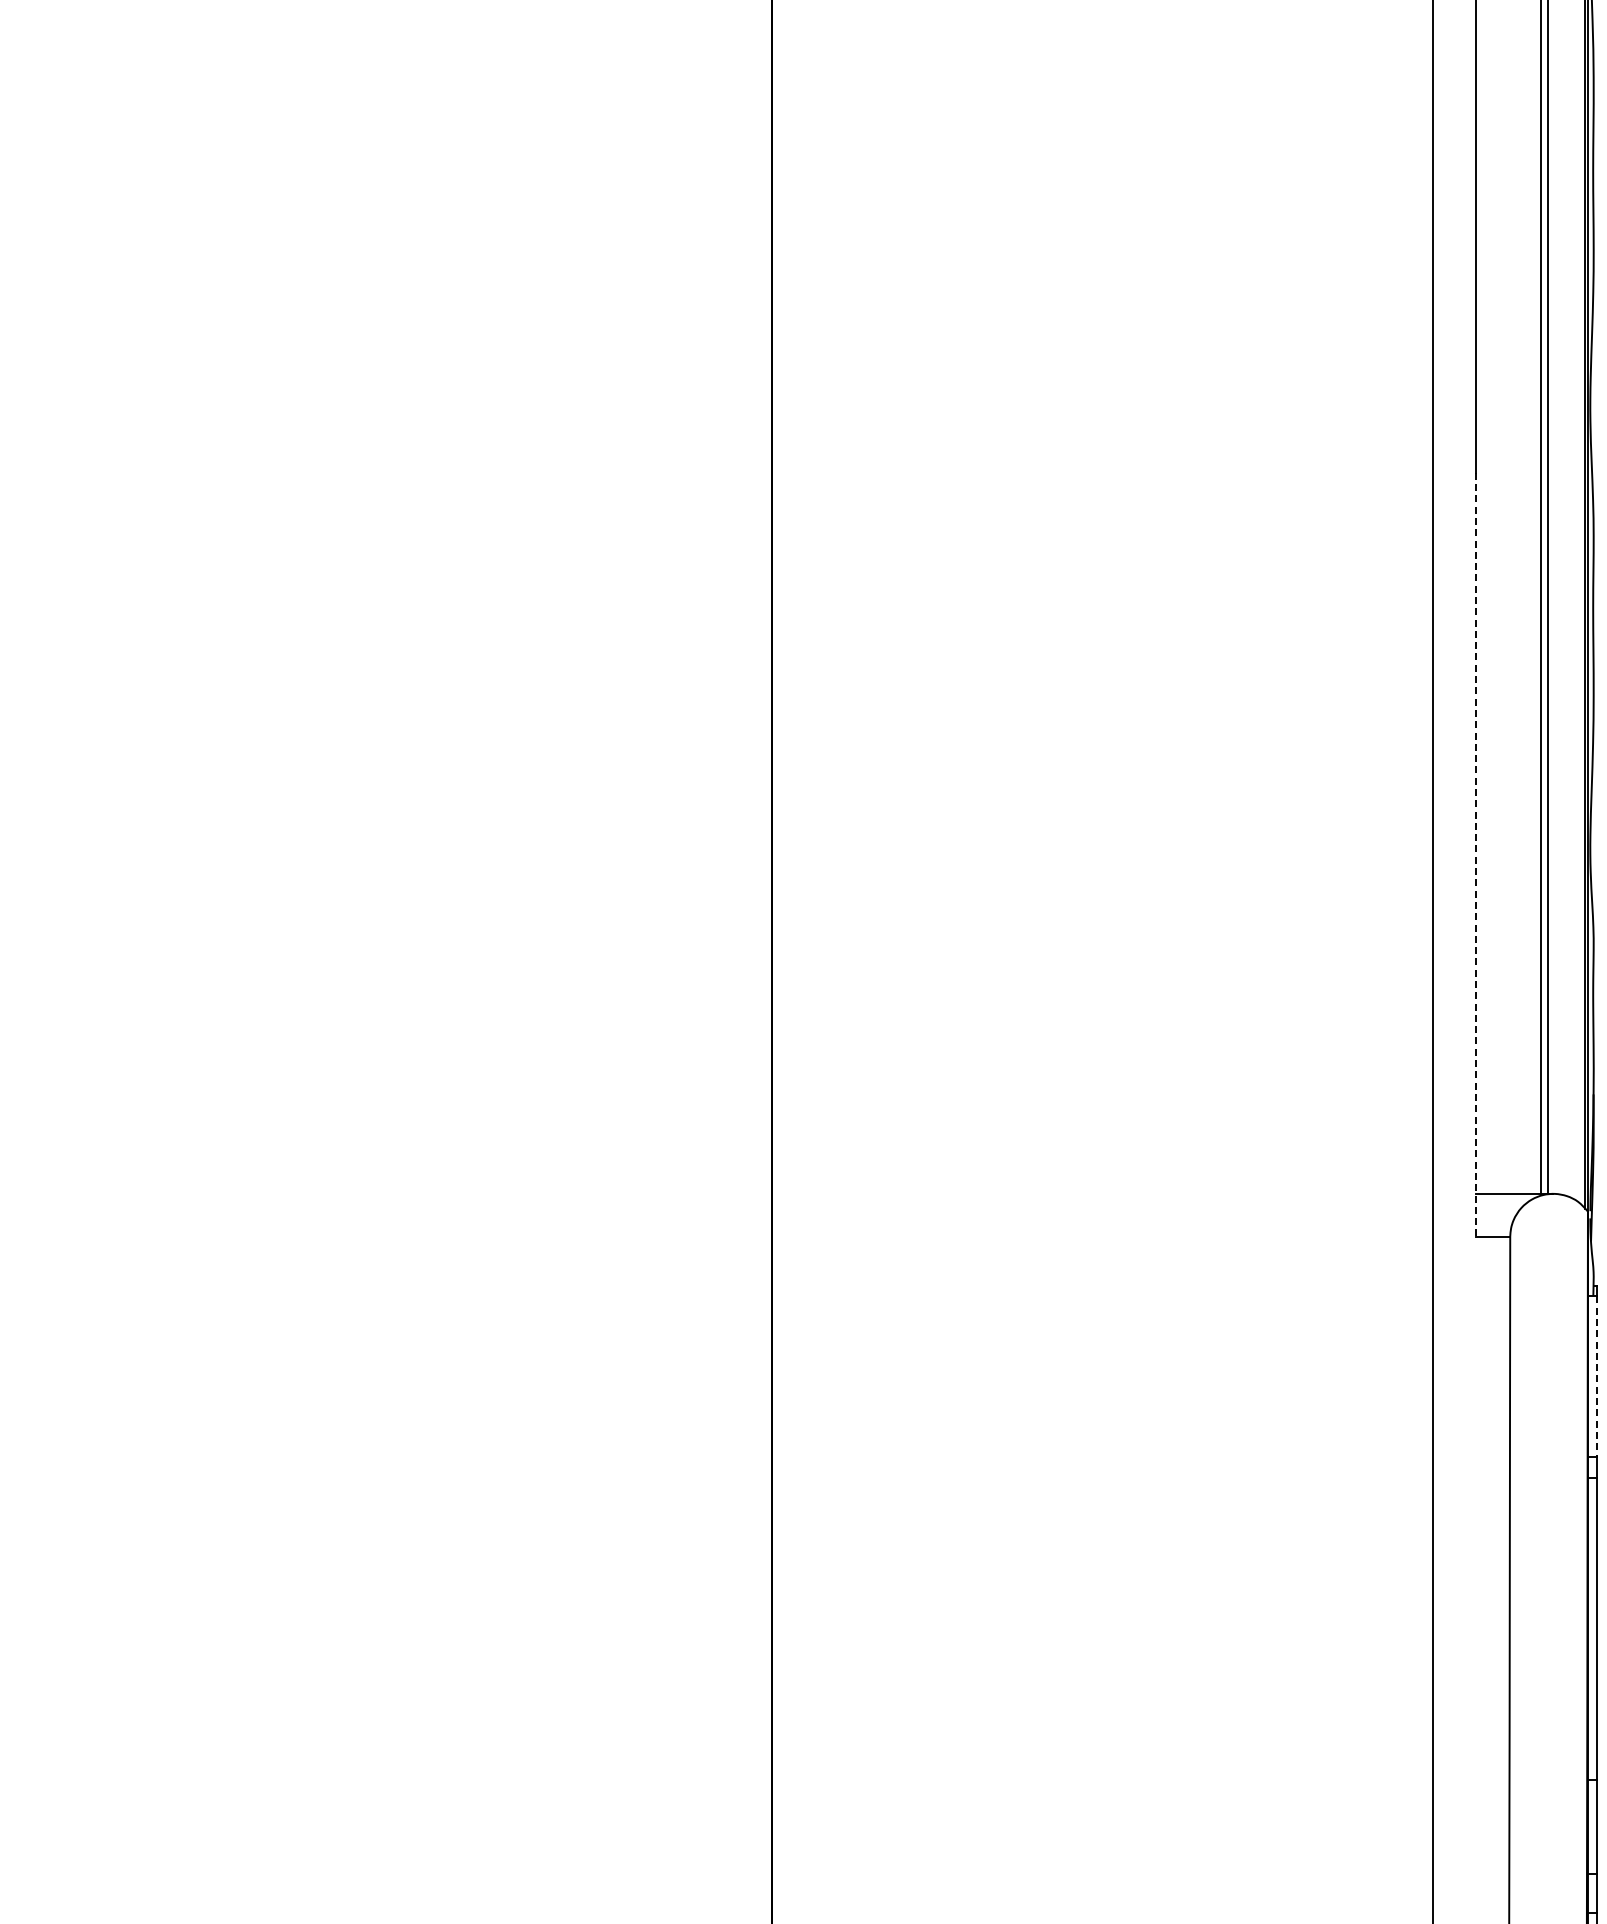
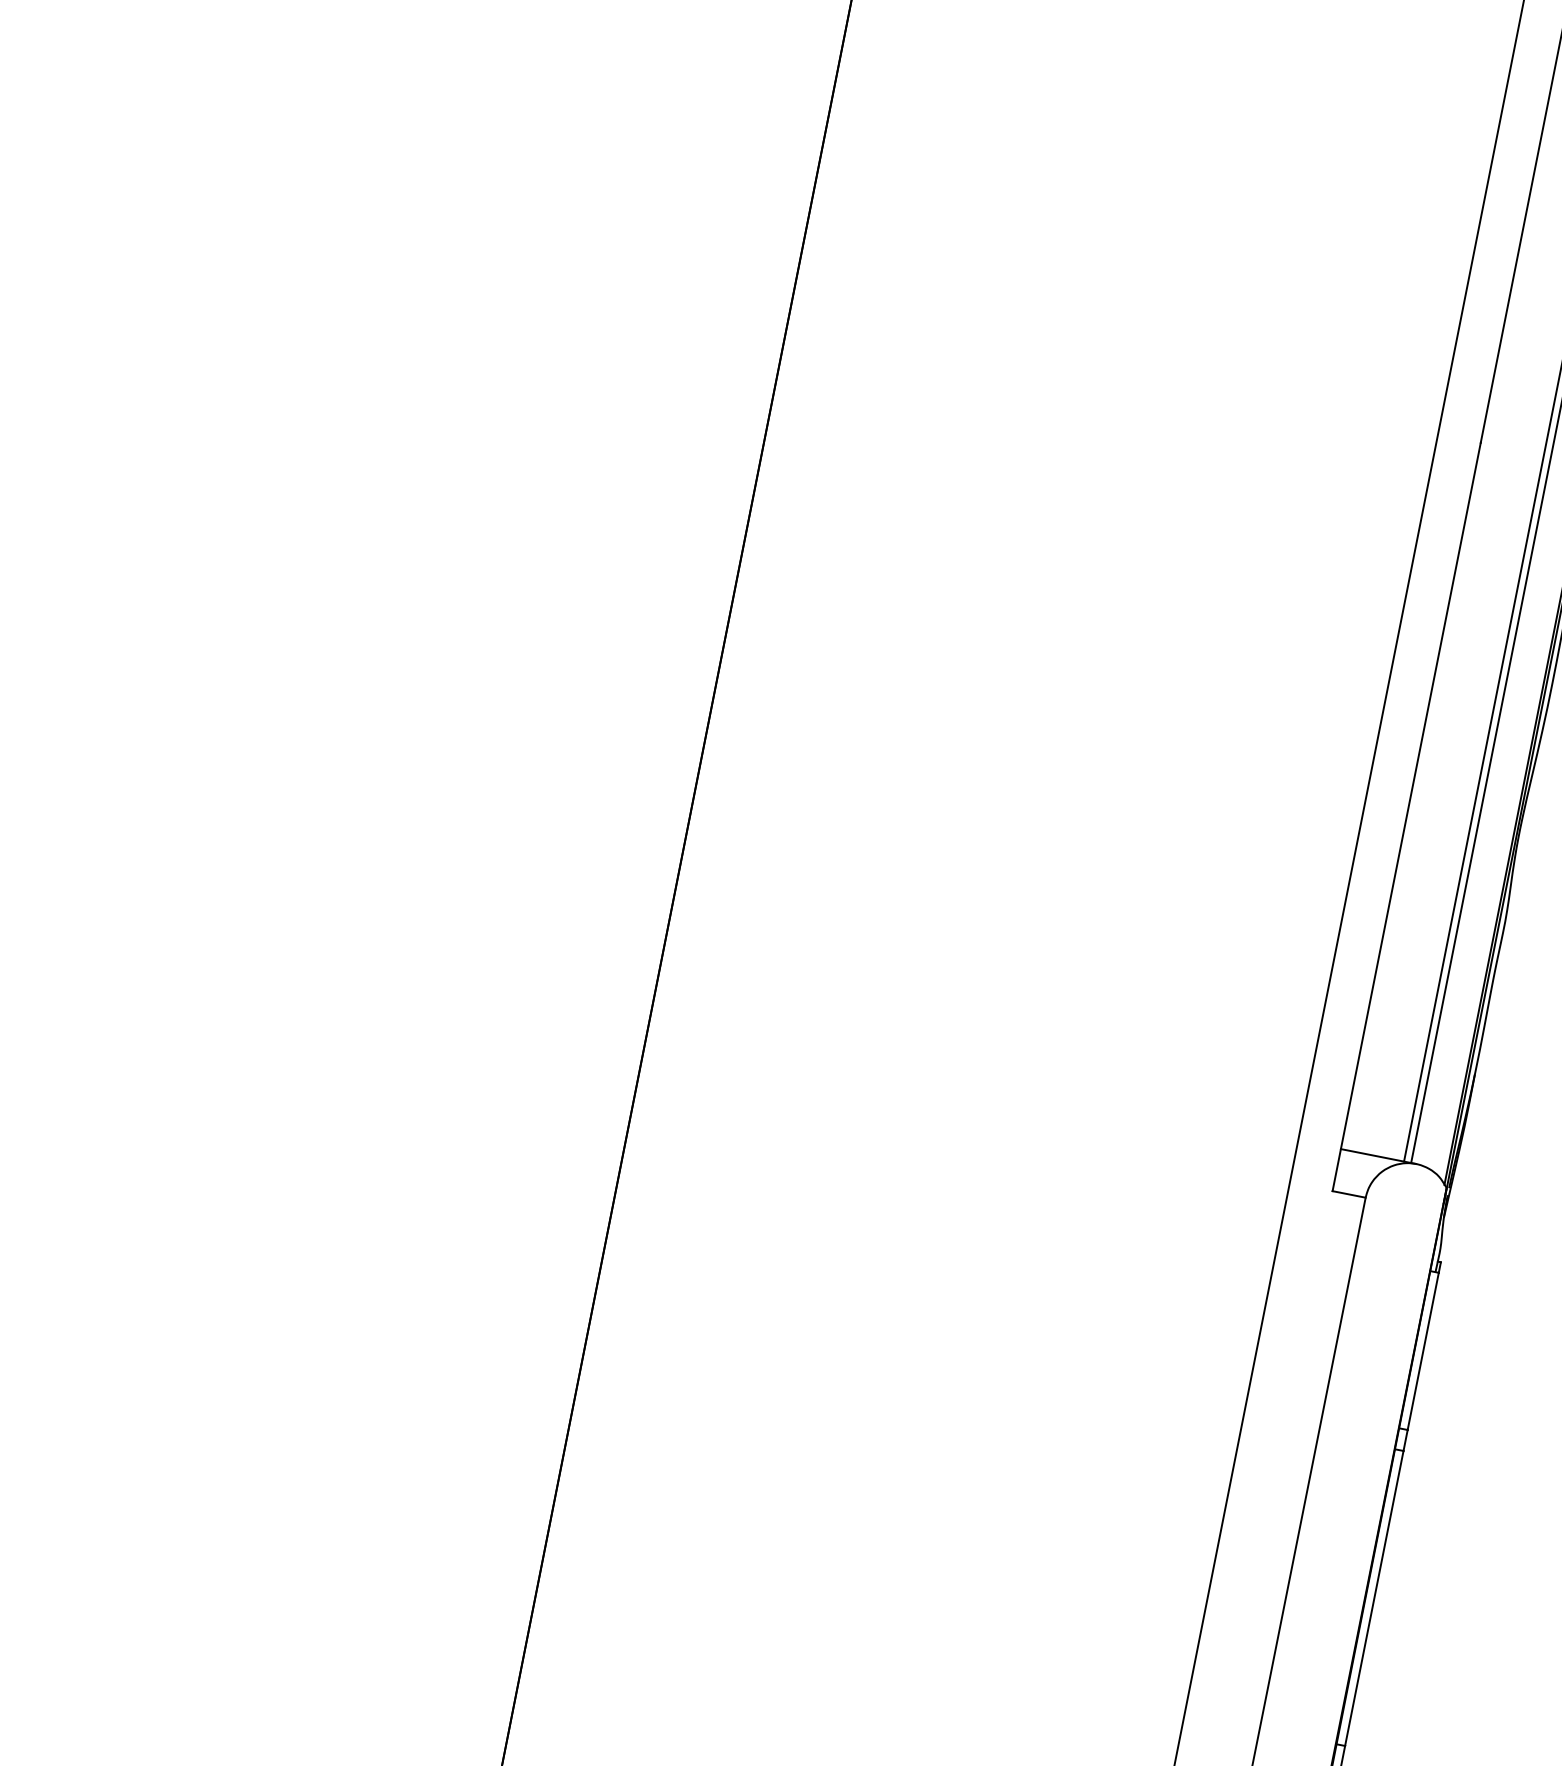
line: (1476, 855) -> (1406, 817), dashed -> solid
line: (1596, 1377) -> (1422, 1352), dashed -> solid

